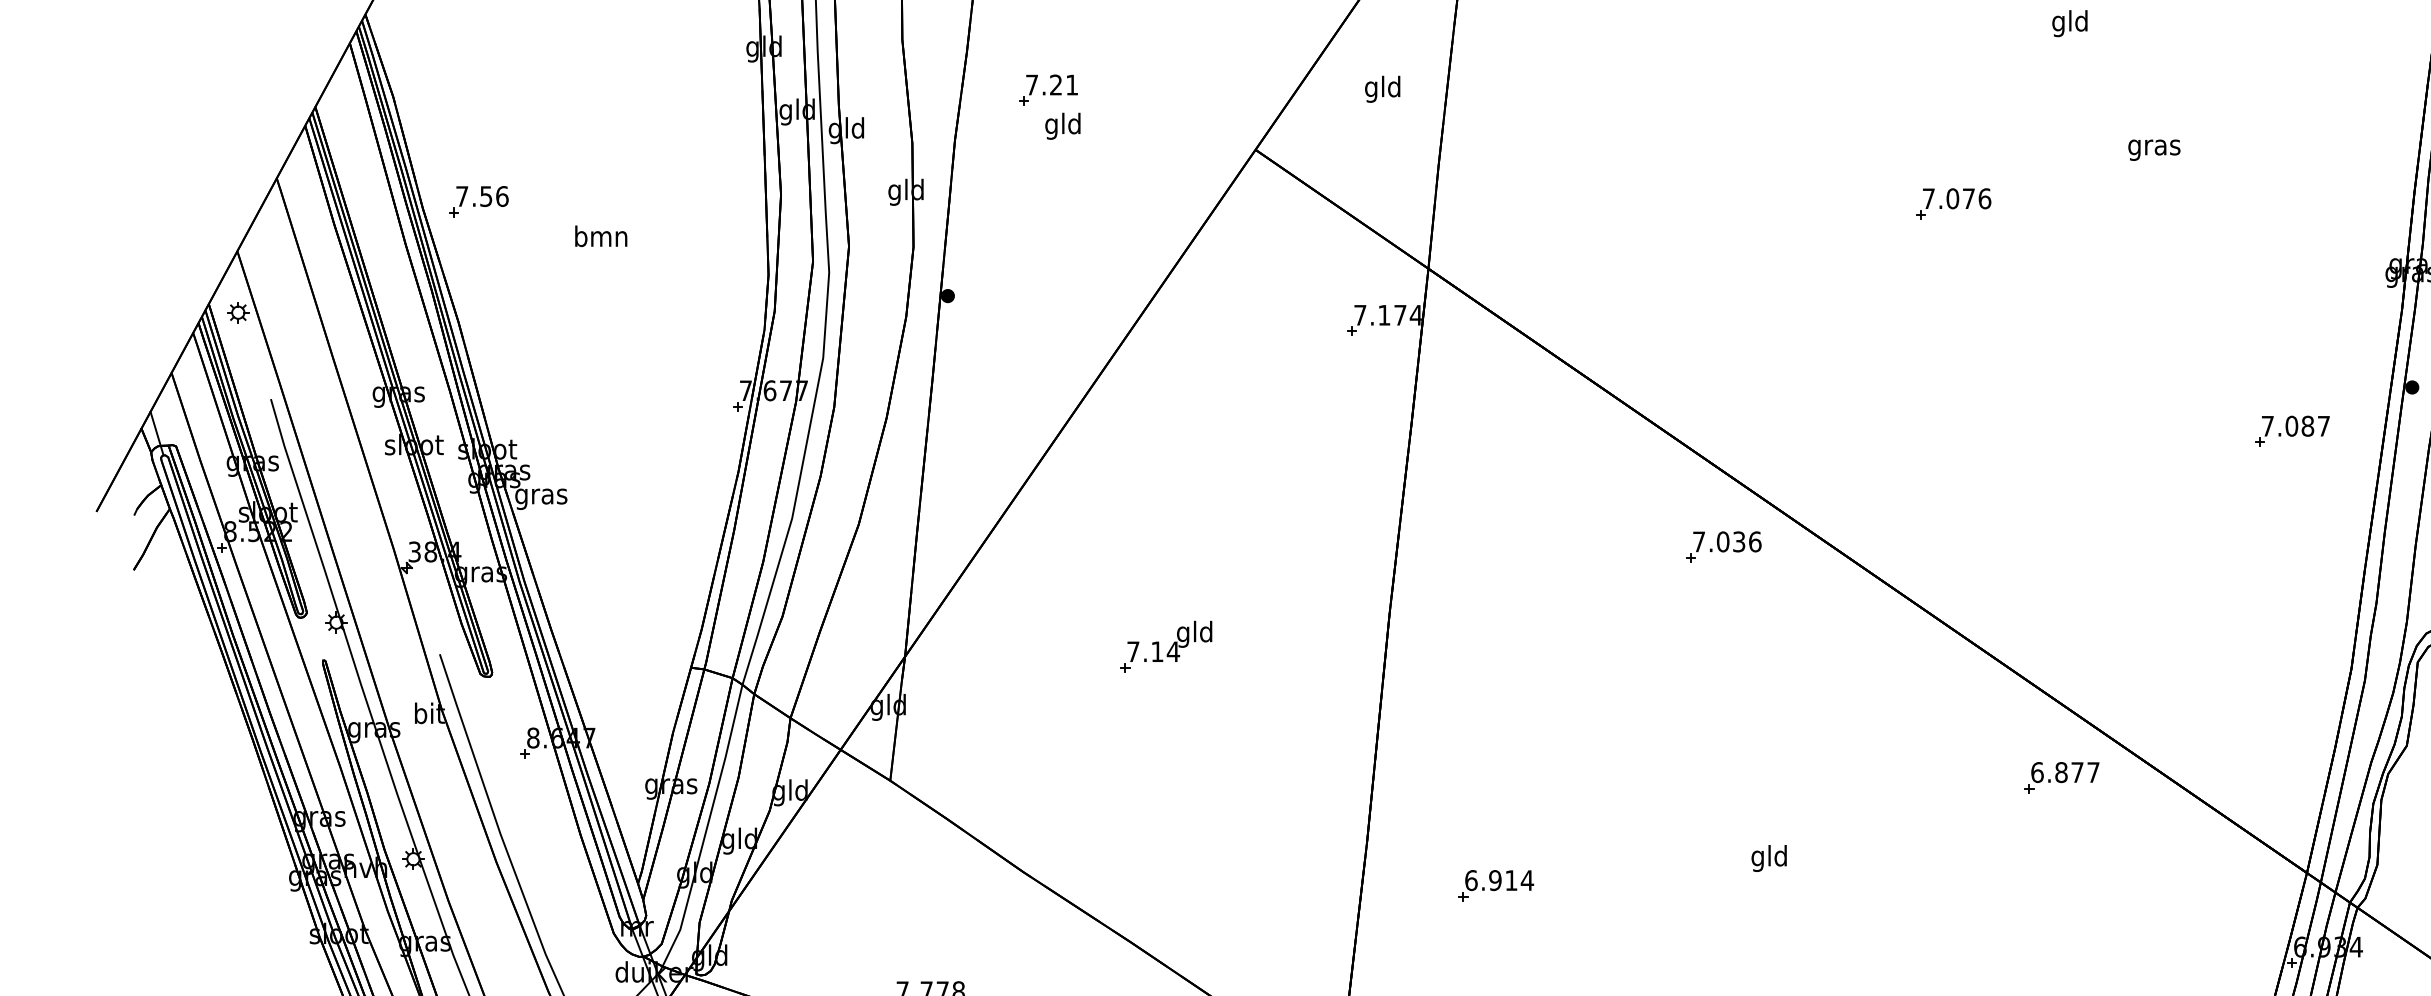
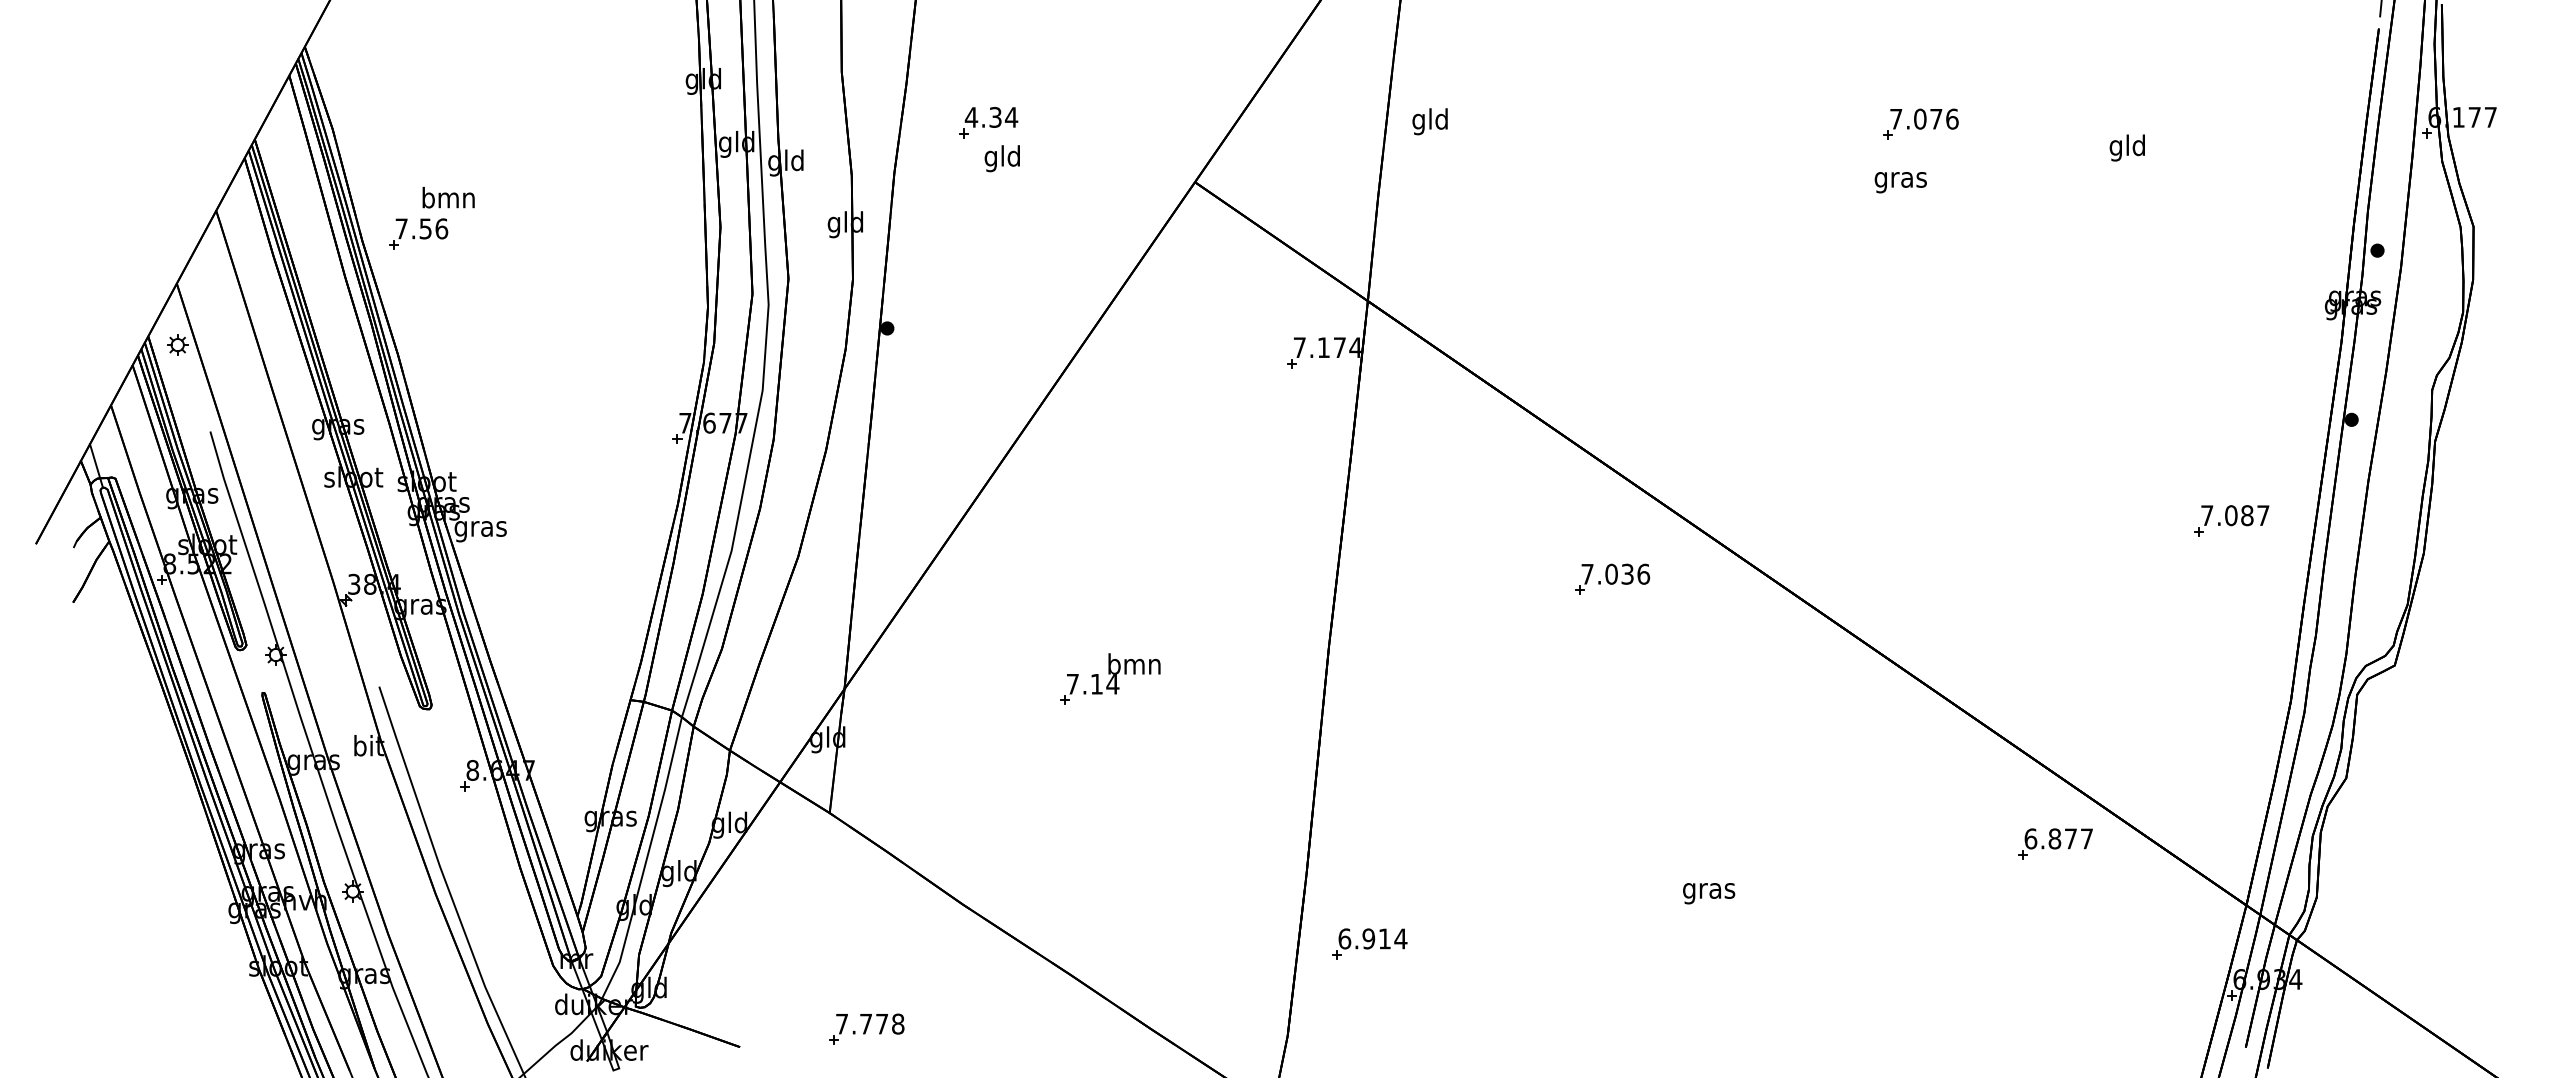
text: (2069, 23) -> (2126, 147), moved
text: (1052, 85) -> (991, 117), 7.21 -> 4.34
text: (1382, 89) -> (1429, 121), moved
text: (2154, 150) -> (1900, 182), moved
part: (1953, 203) -> (1920, 123), moved
text: (601, 236) -> (448, 197), moved
part: (2292, 431) -> (2231, 520), moved
part: (1724, 546) -> (1612, 578), moved
text: (1195, 634) -> (1134, 666), gld -> bmn
part: (2062, 777) -> (2055, 843), moved
text: (1770, 858) -> (1709, 890), gld -> gras
part: (1496, 885) -> (1369, 943), moved

